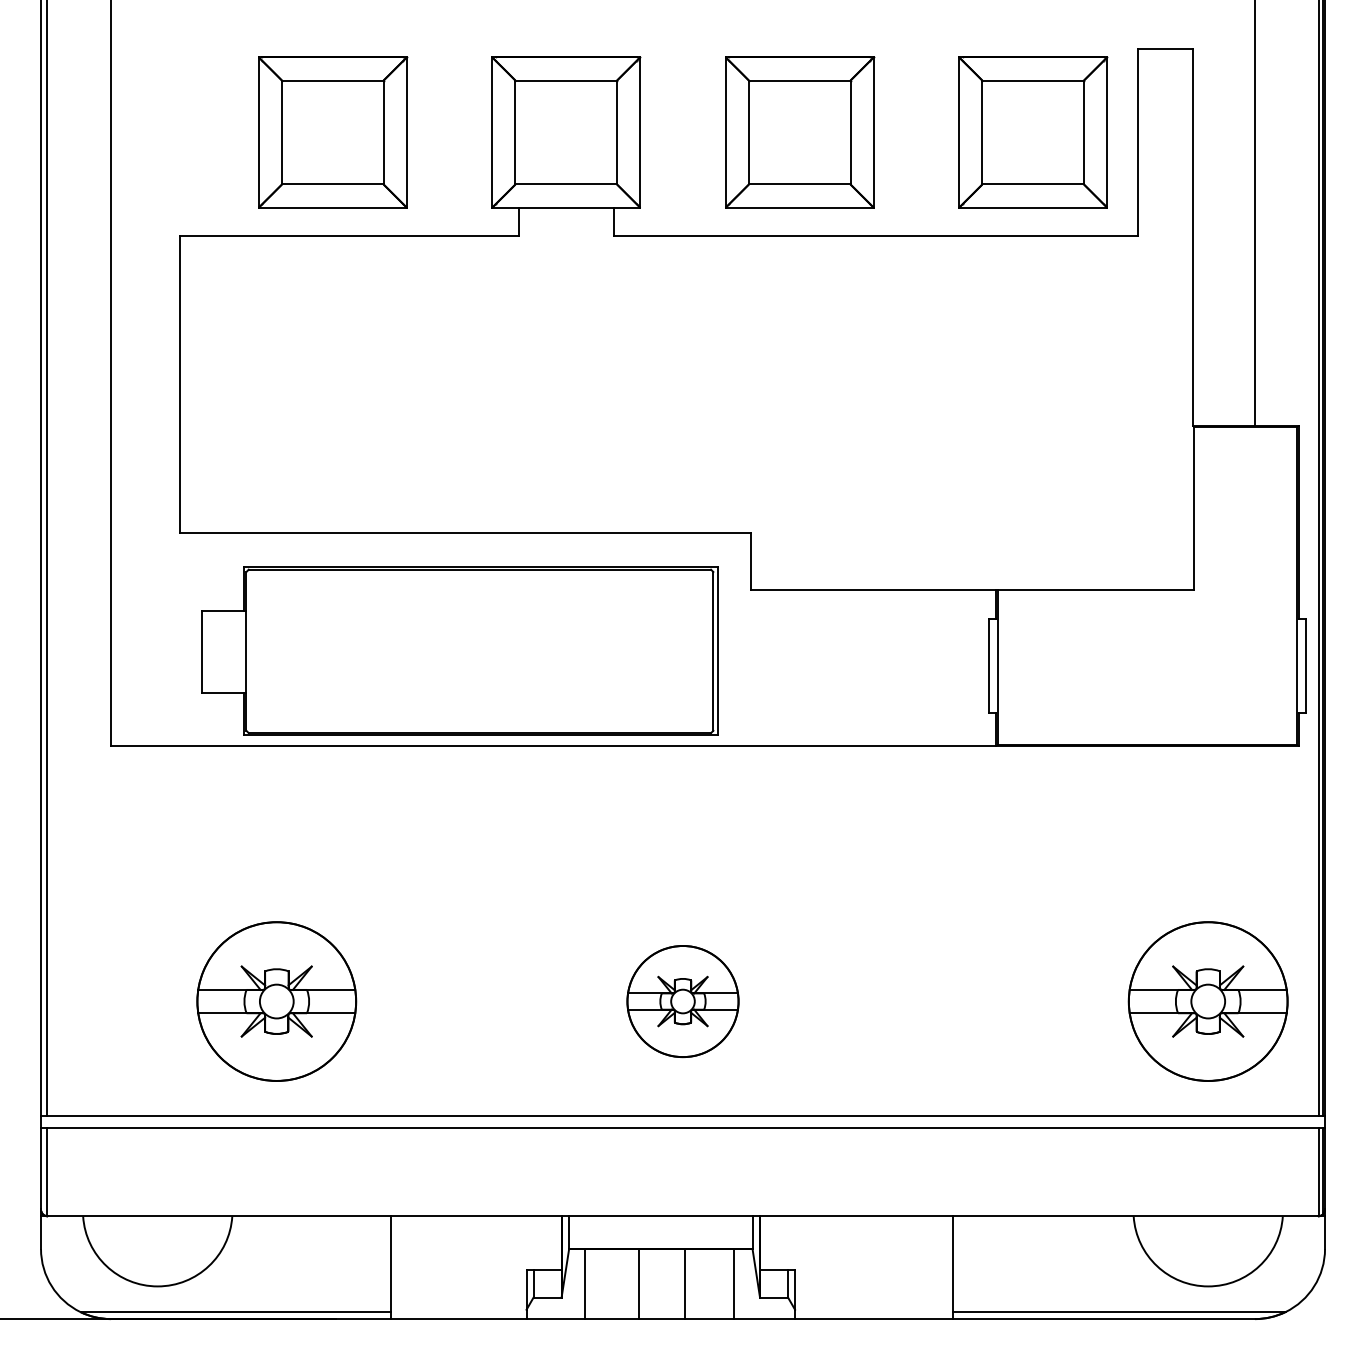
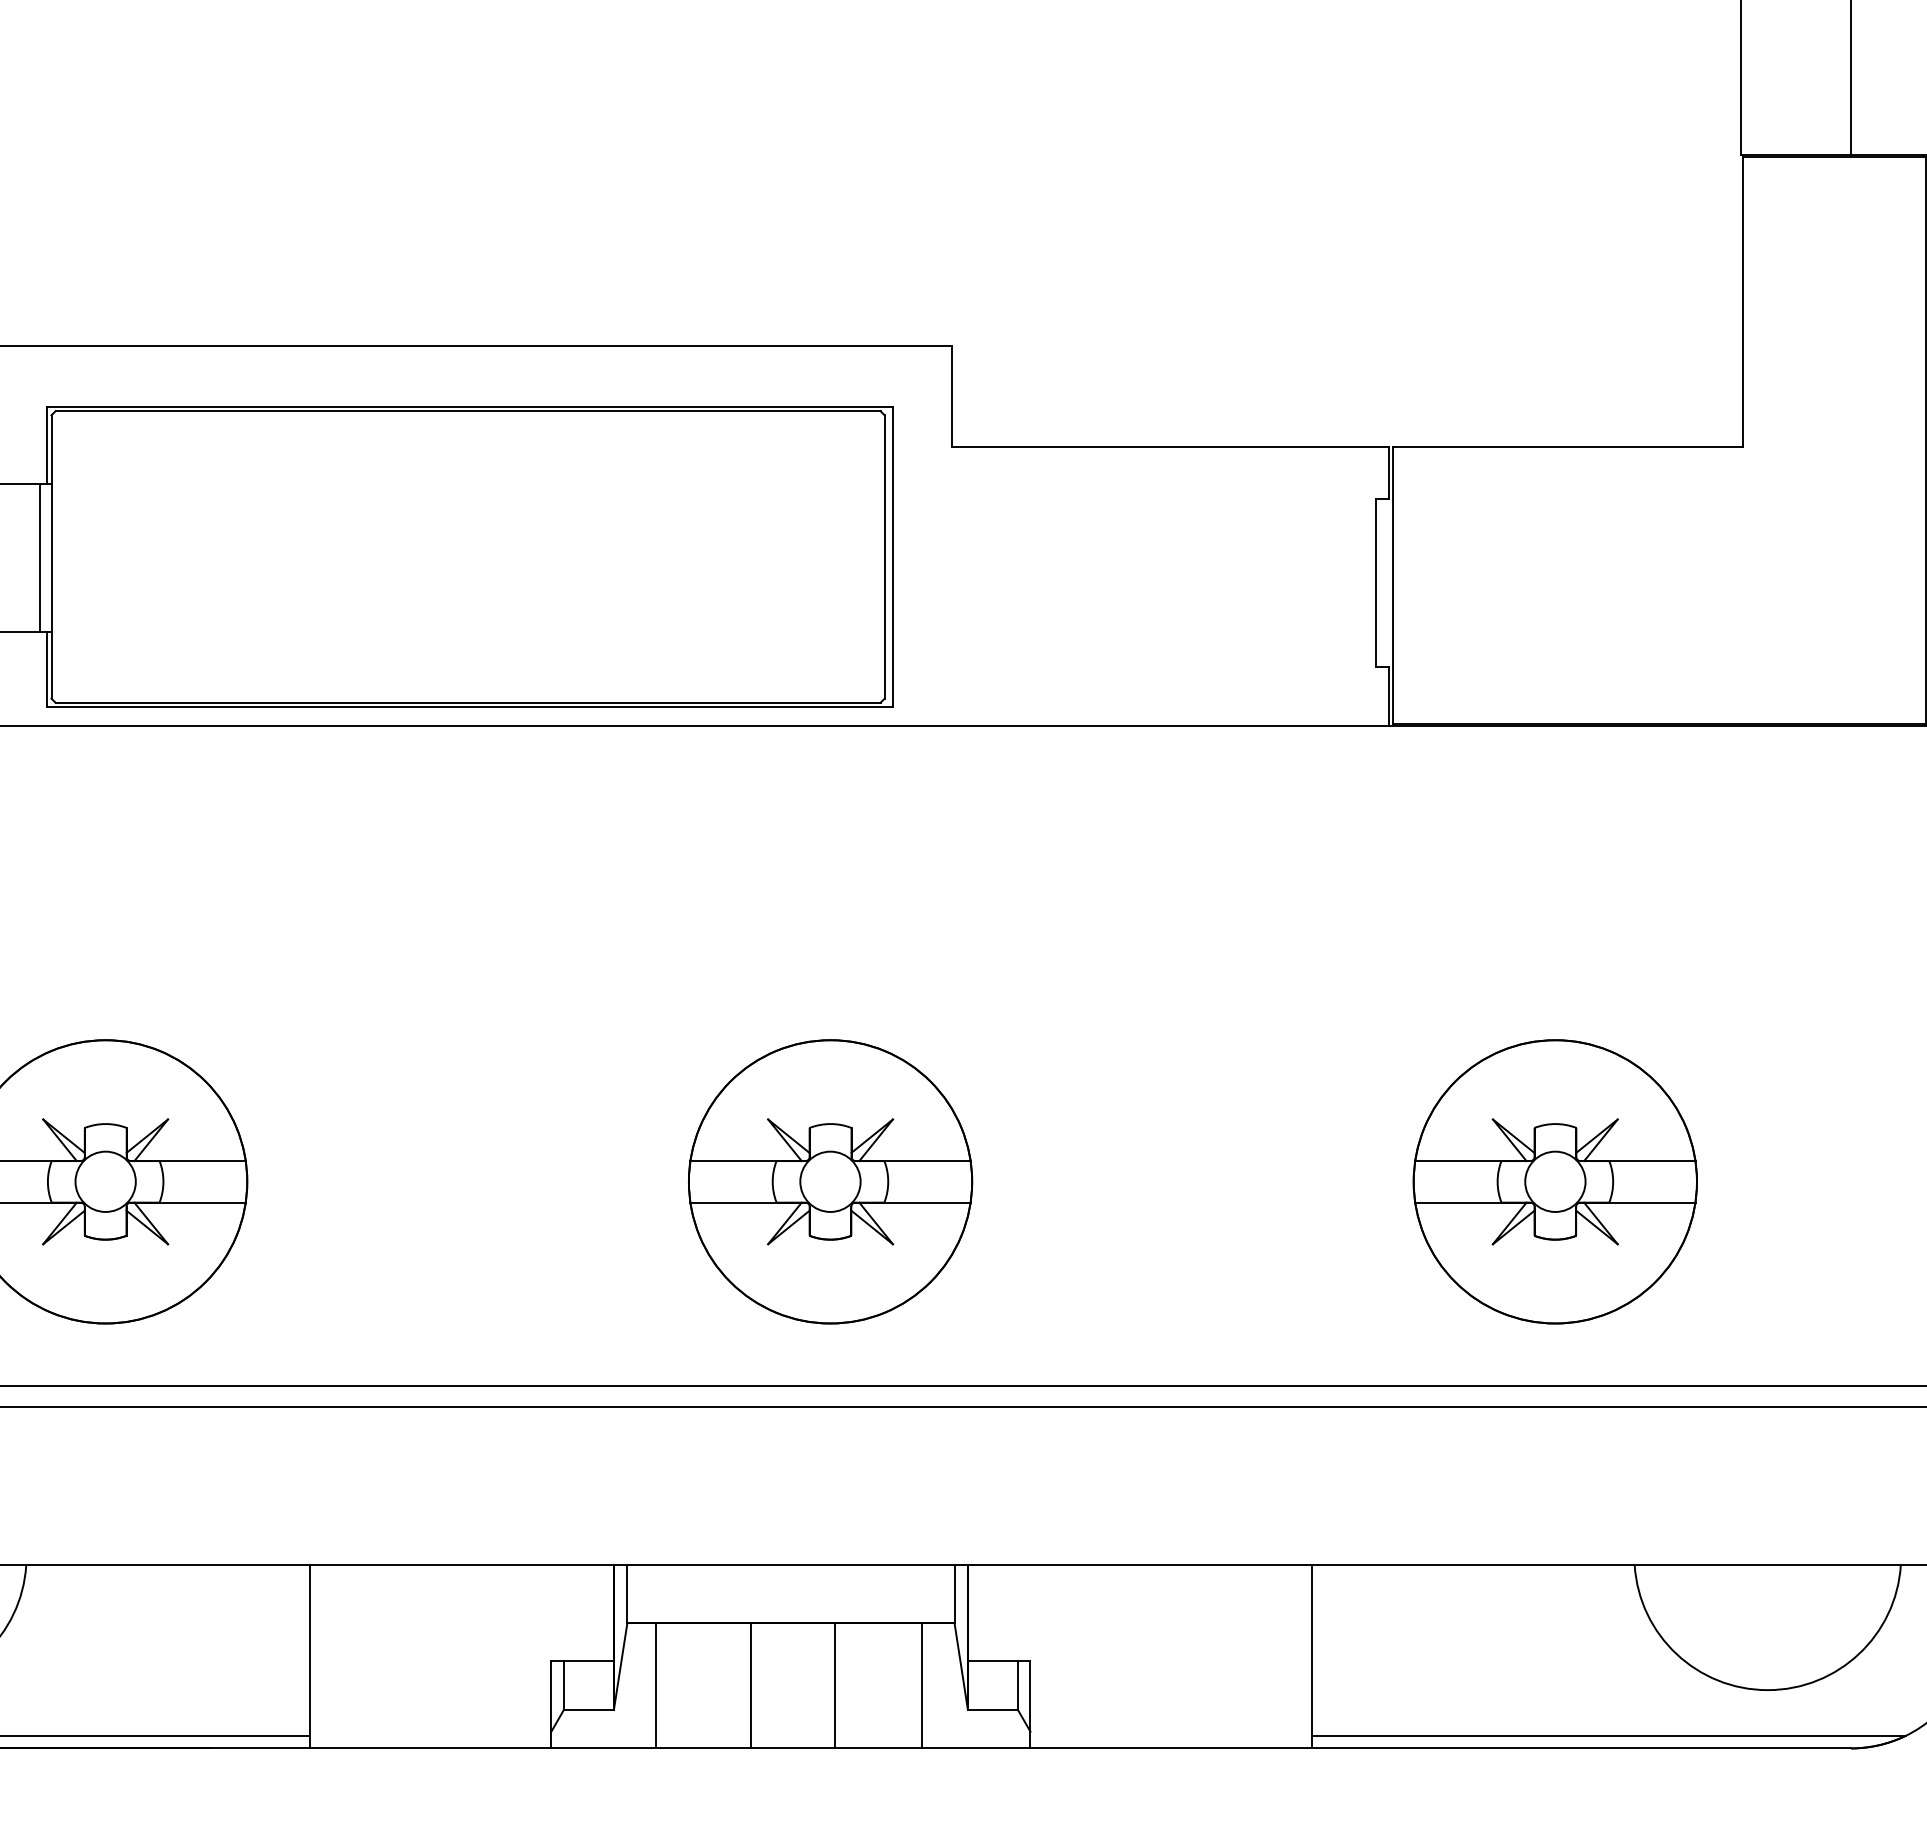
line: (239, 651) -> (39, 557), added
part: (682, 1001) -> (829, 1181), size x1.43
part: (1207, 1001) -> (1554, 1181), moved

